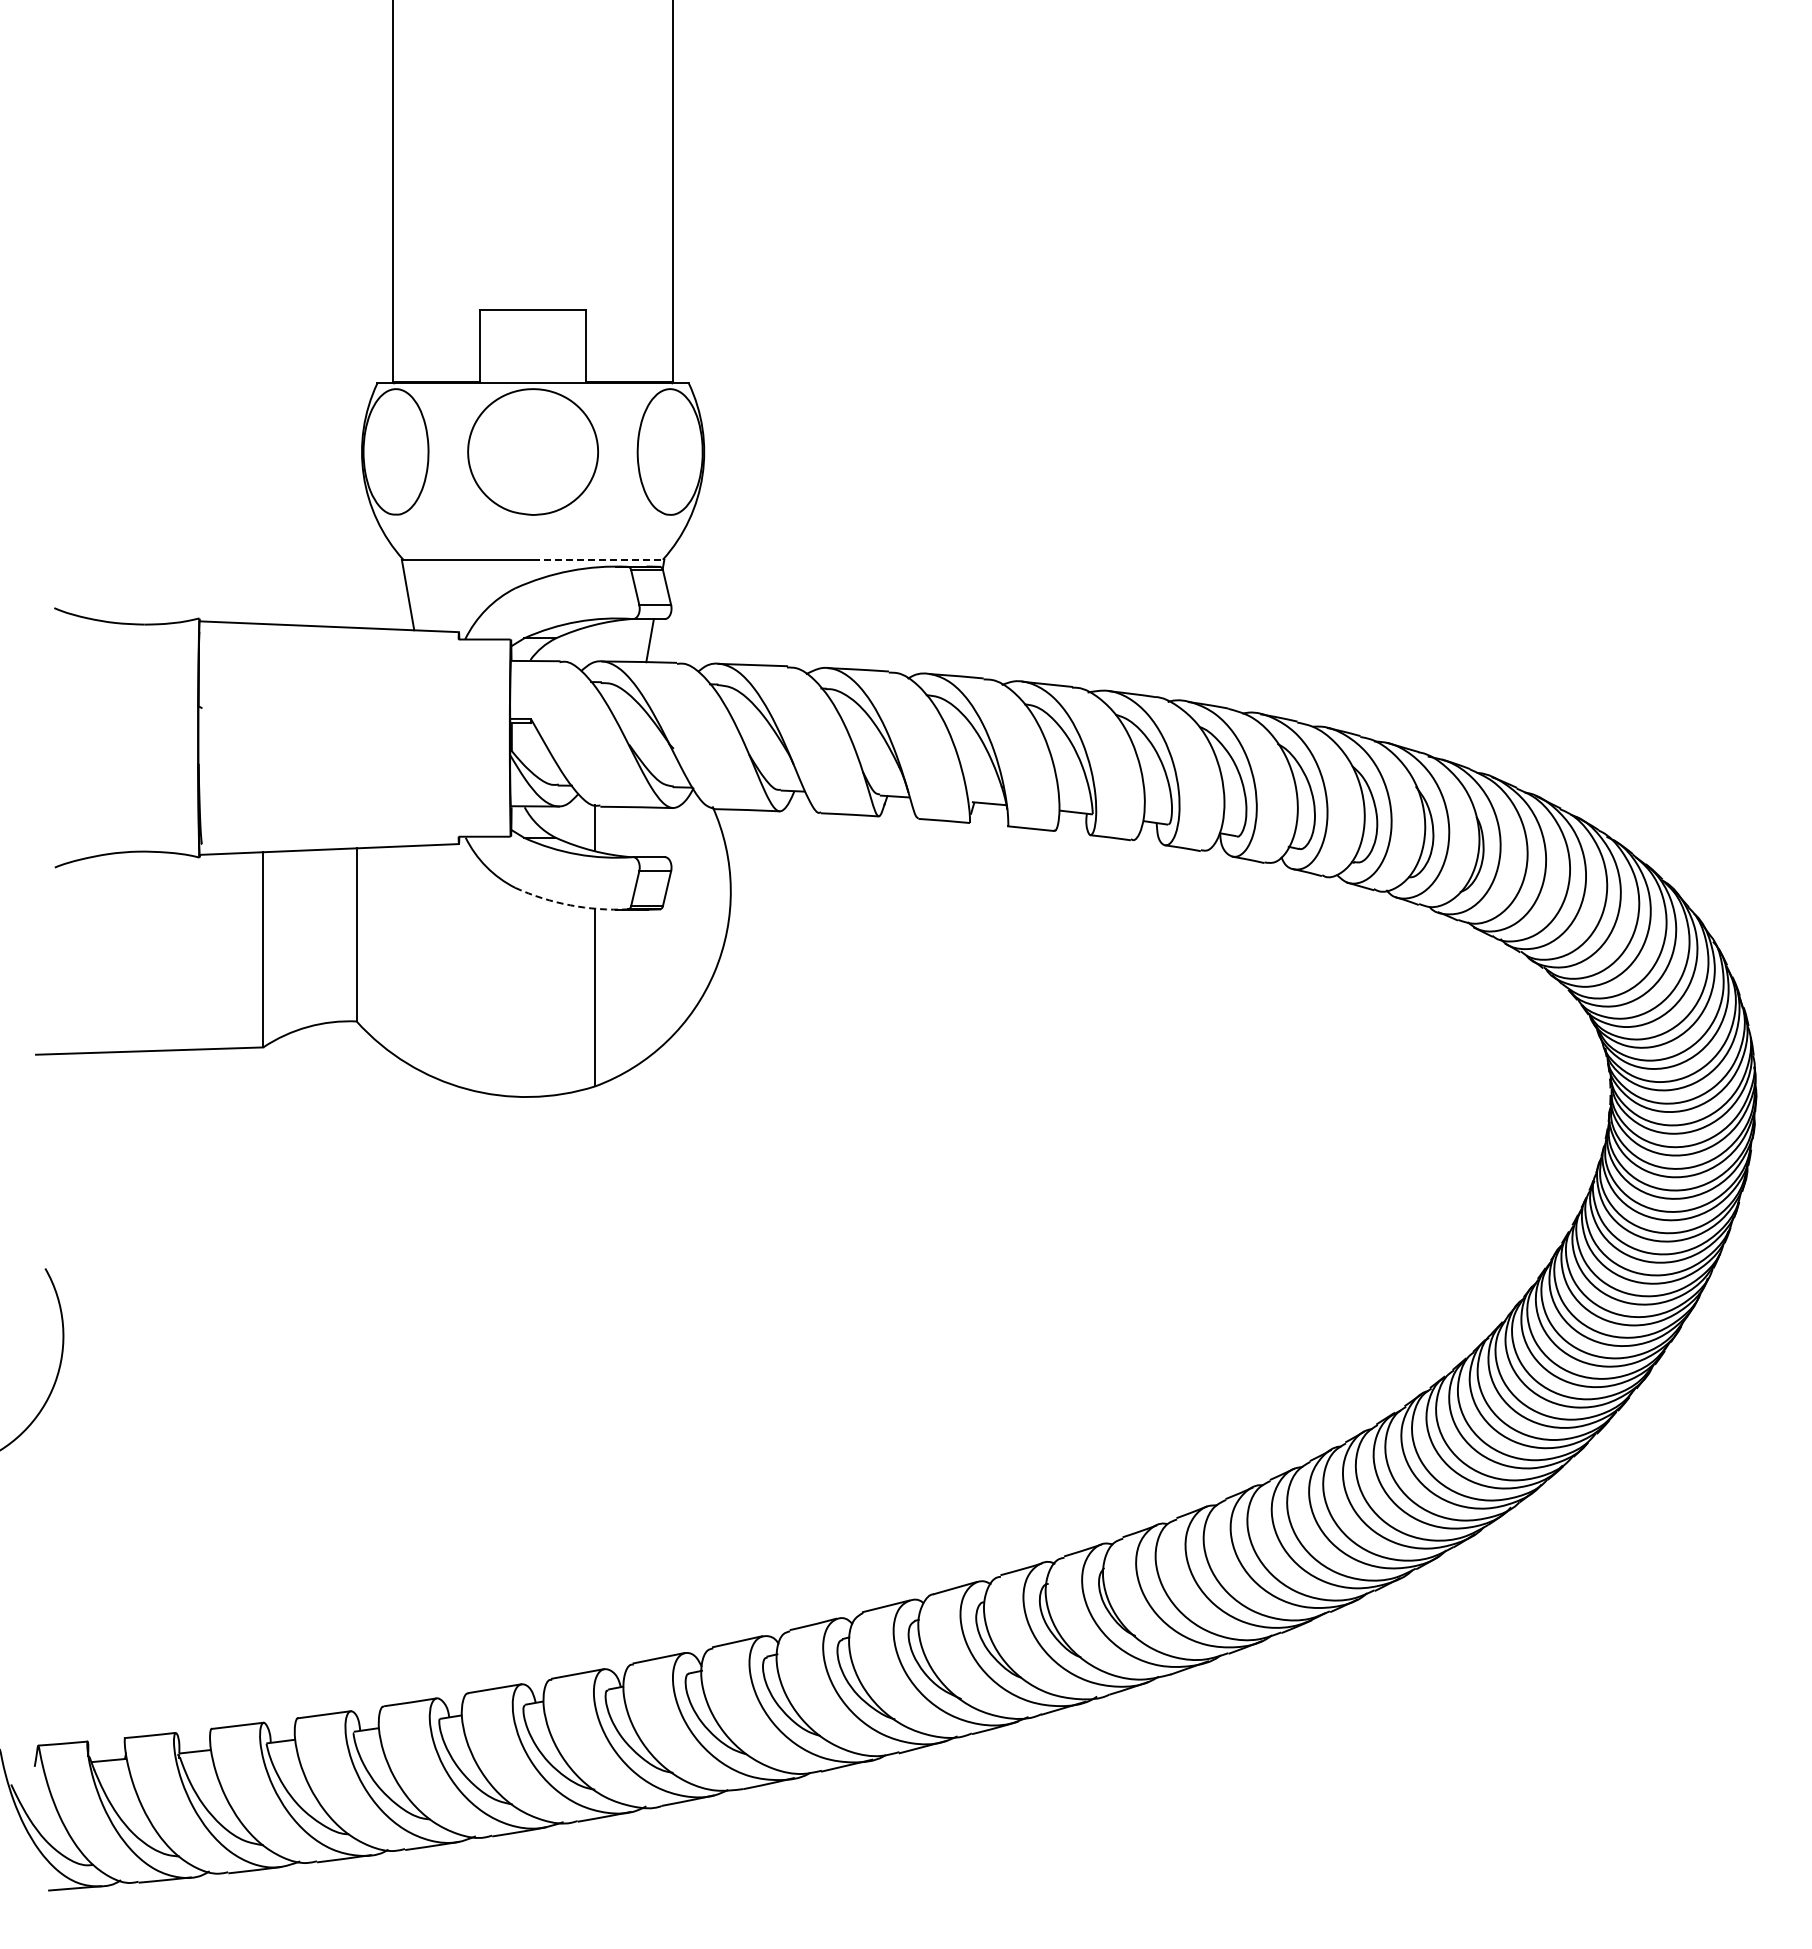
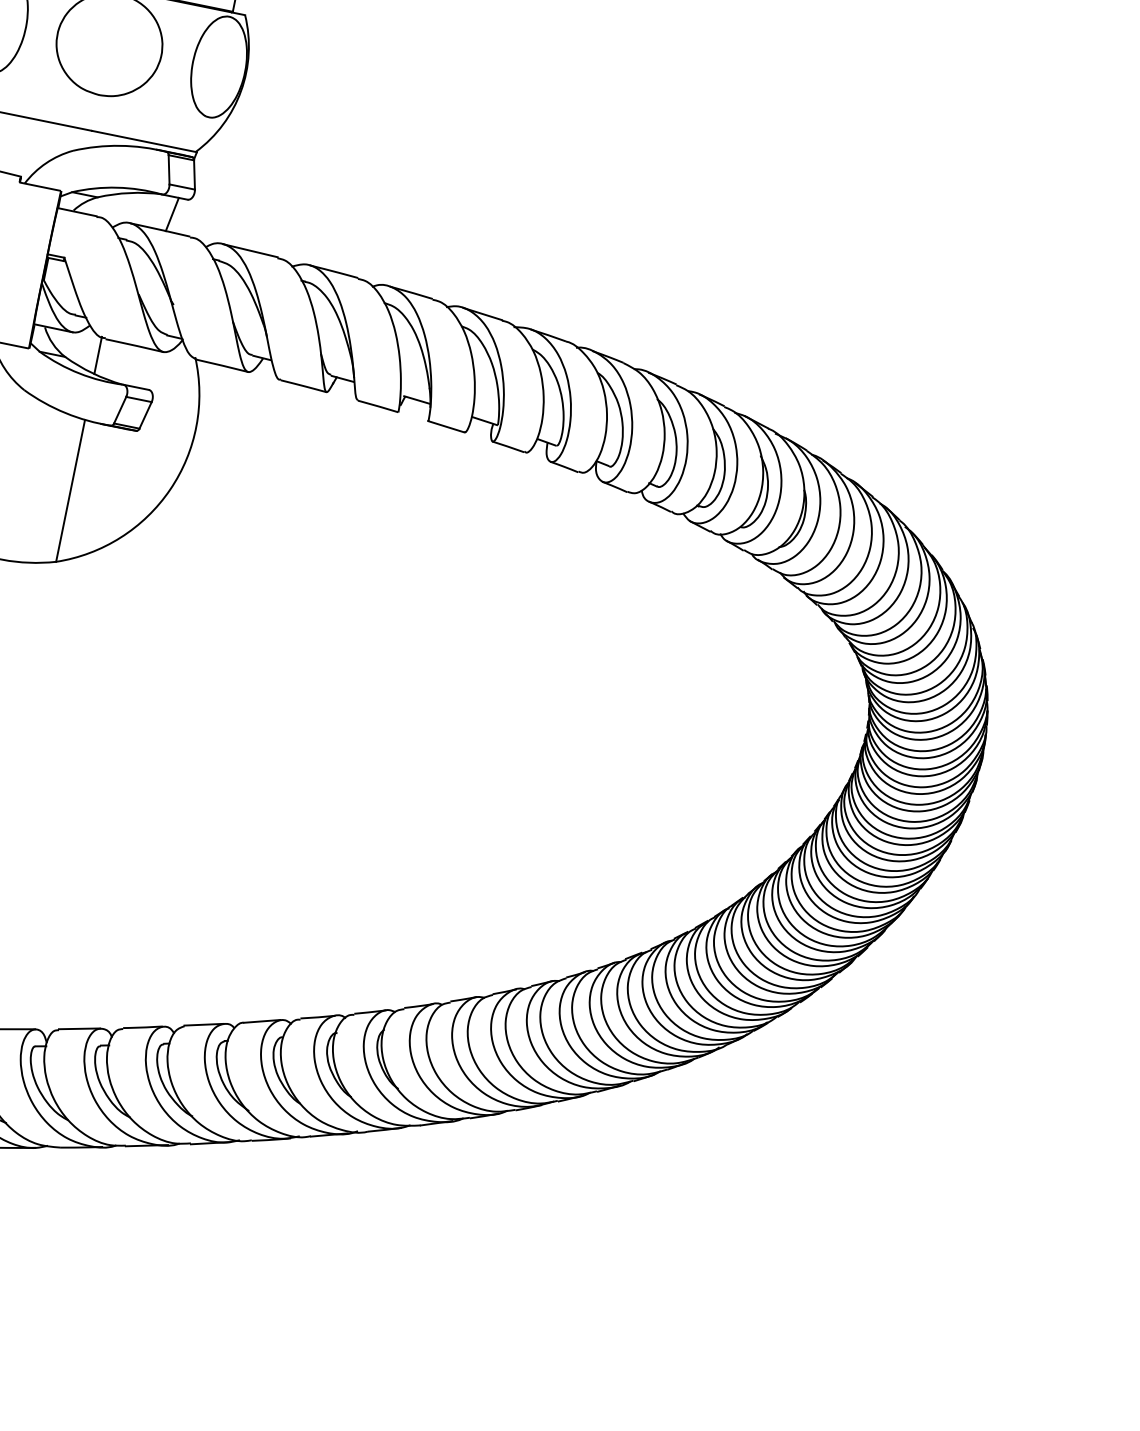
line: (598, 559) -> (144, 141), dashed -> solid
arc: (570, 905) -> (65, 413), dashed -> solid

